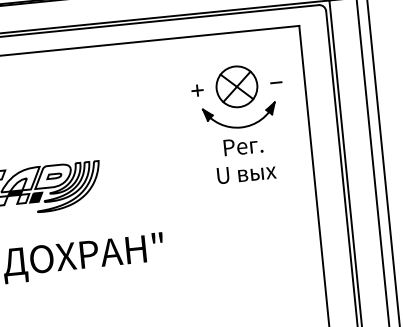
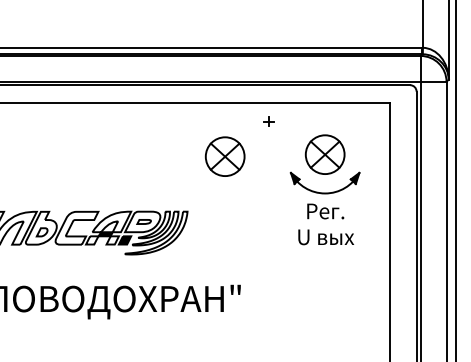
line: (276, 82) -> (362, 154), removed
part: (197, 90) -> (268, 121), moved
part: (131, 99) -> (224, 156), added

